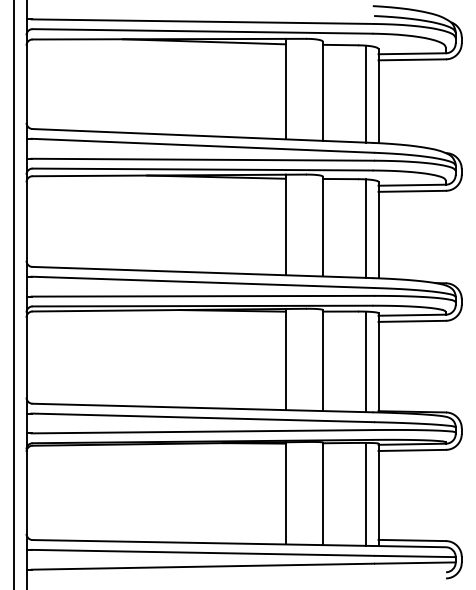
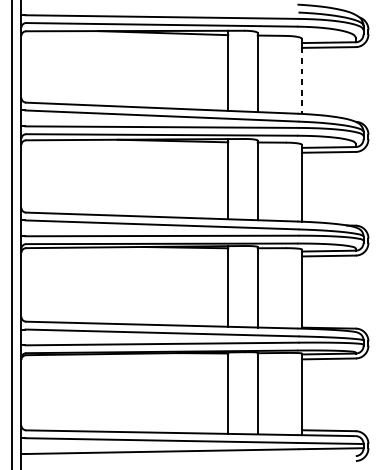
line: (366, 93) -> (292, 74), removed
line: (378, 102) -> (302, 81), solid -> dashed
line: (366, 228) -> (292, 181), removed
line: (366, 361) -> (292, 288), removed
line: (366, 493) -> (292, 393), removed

